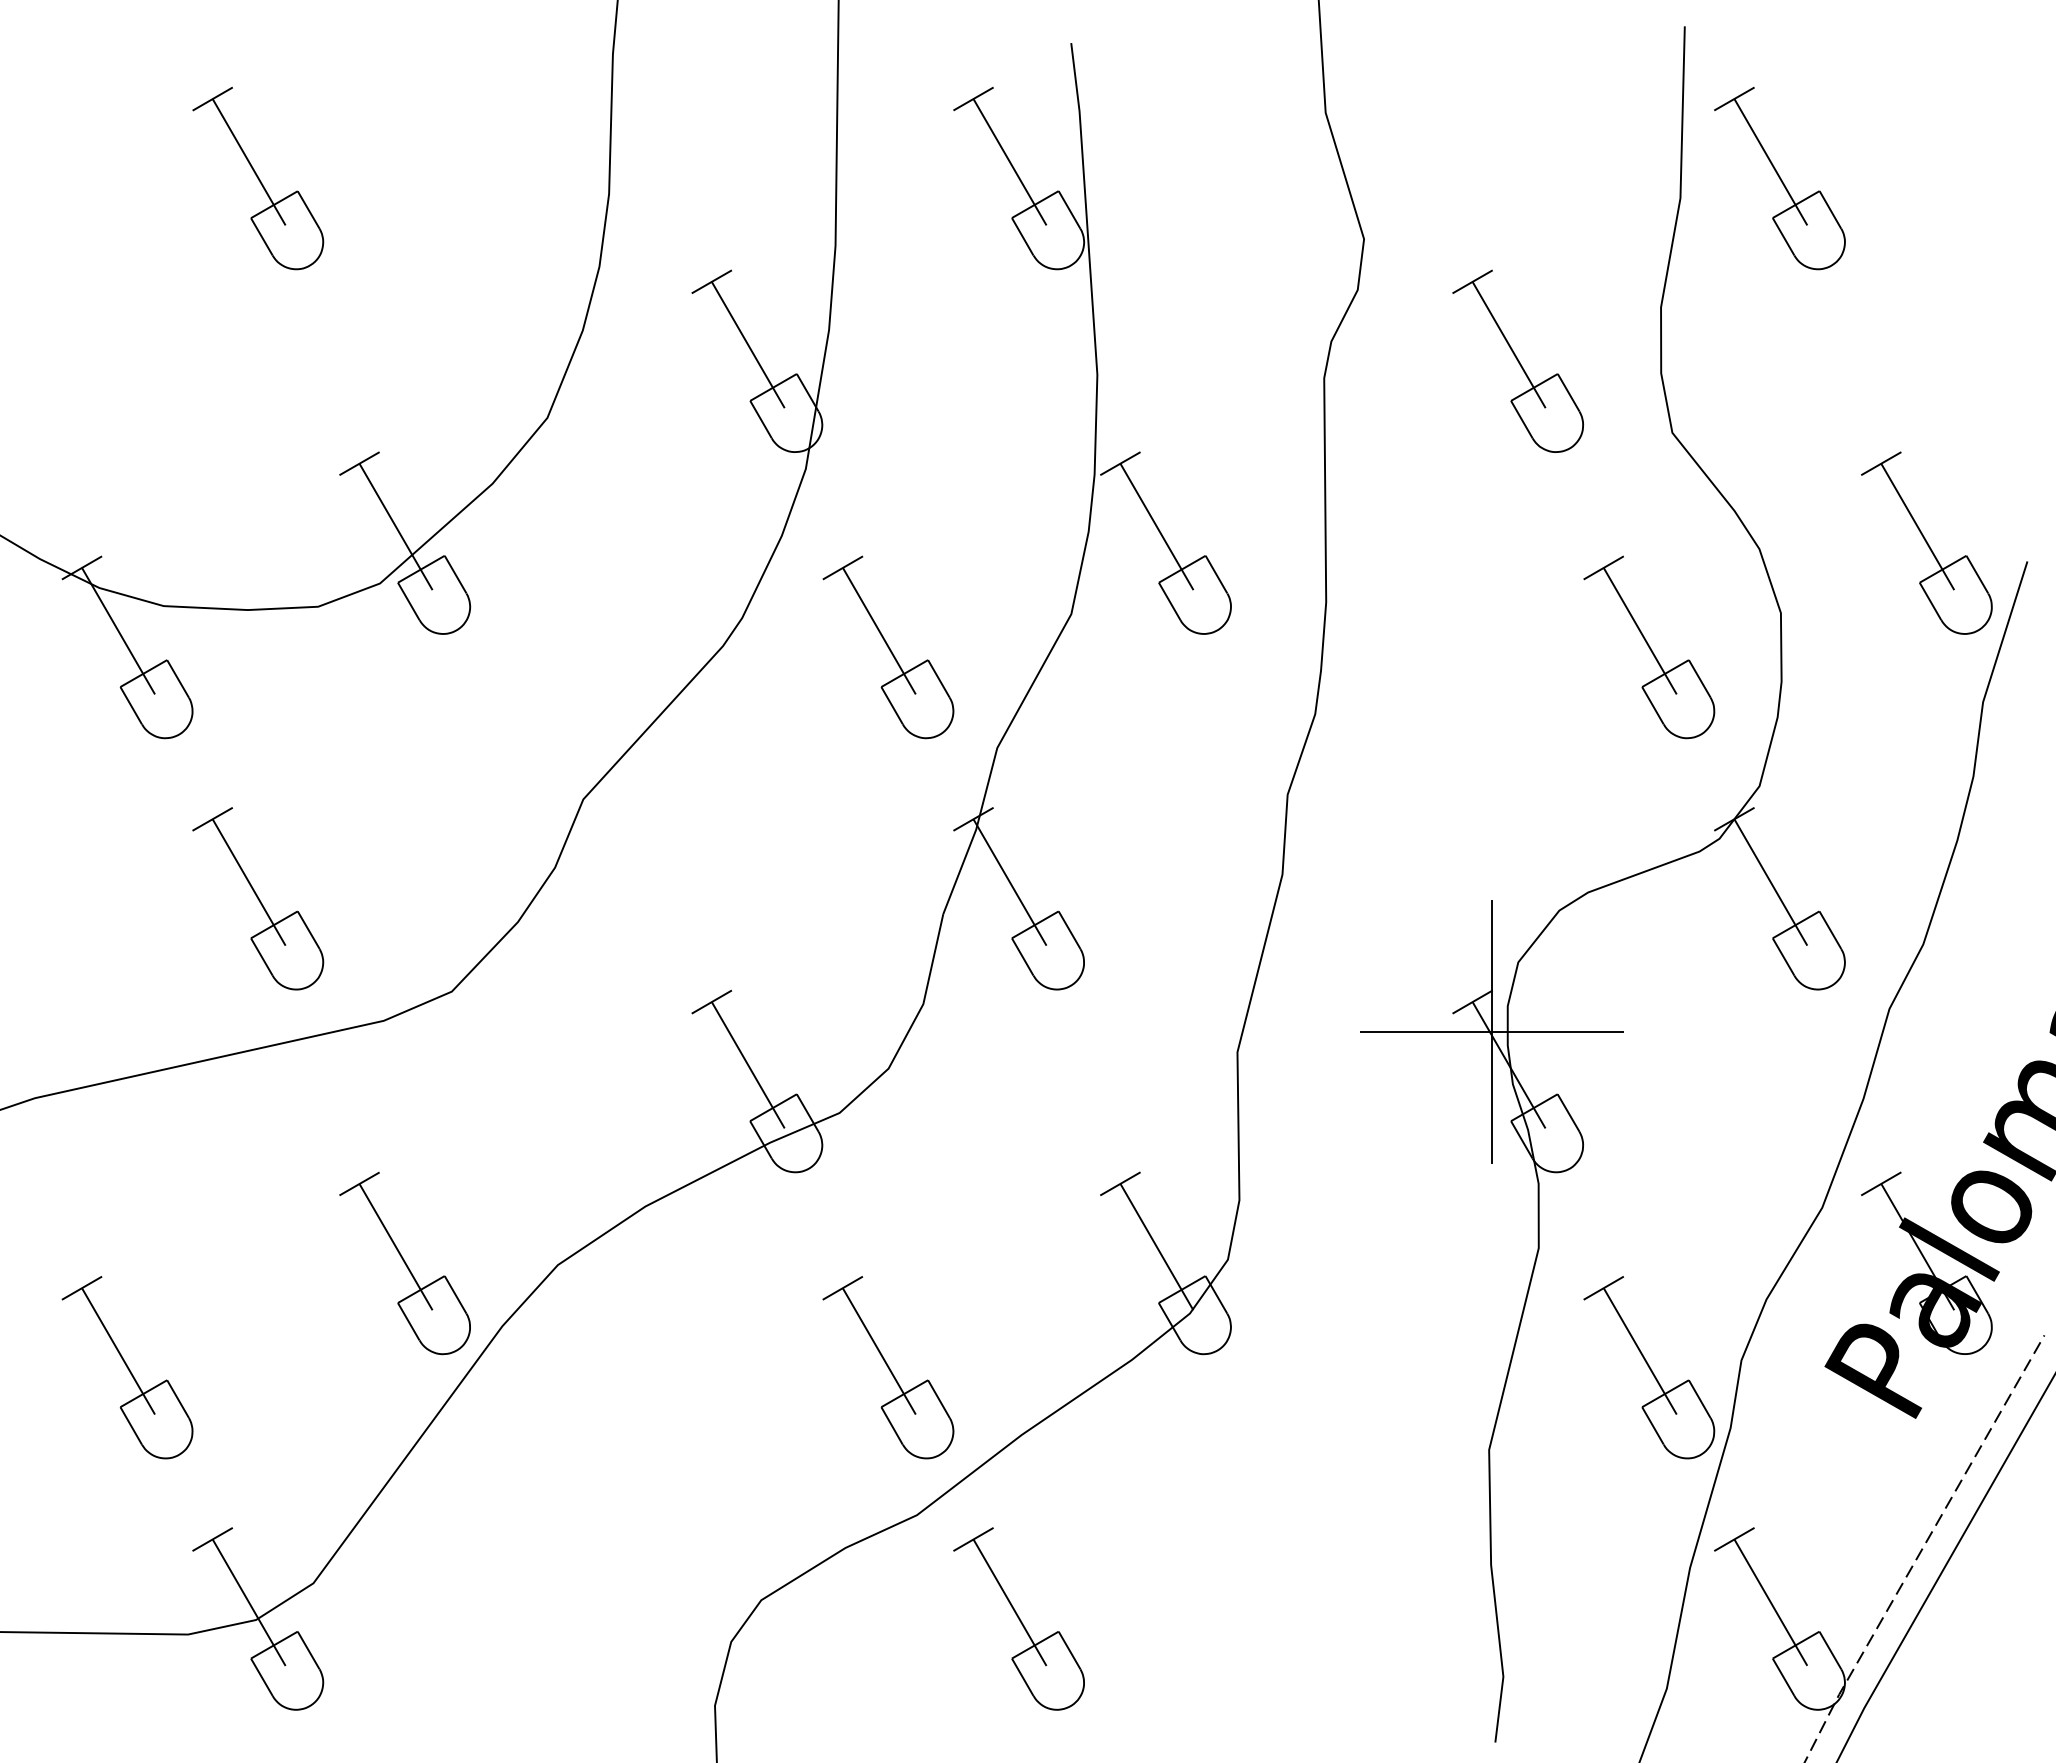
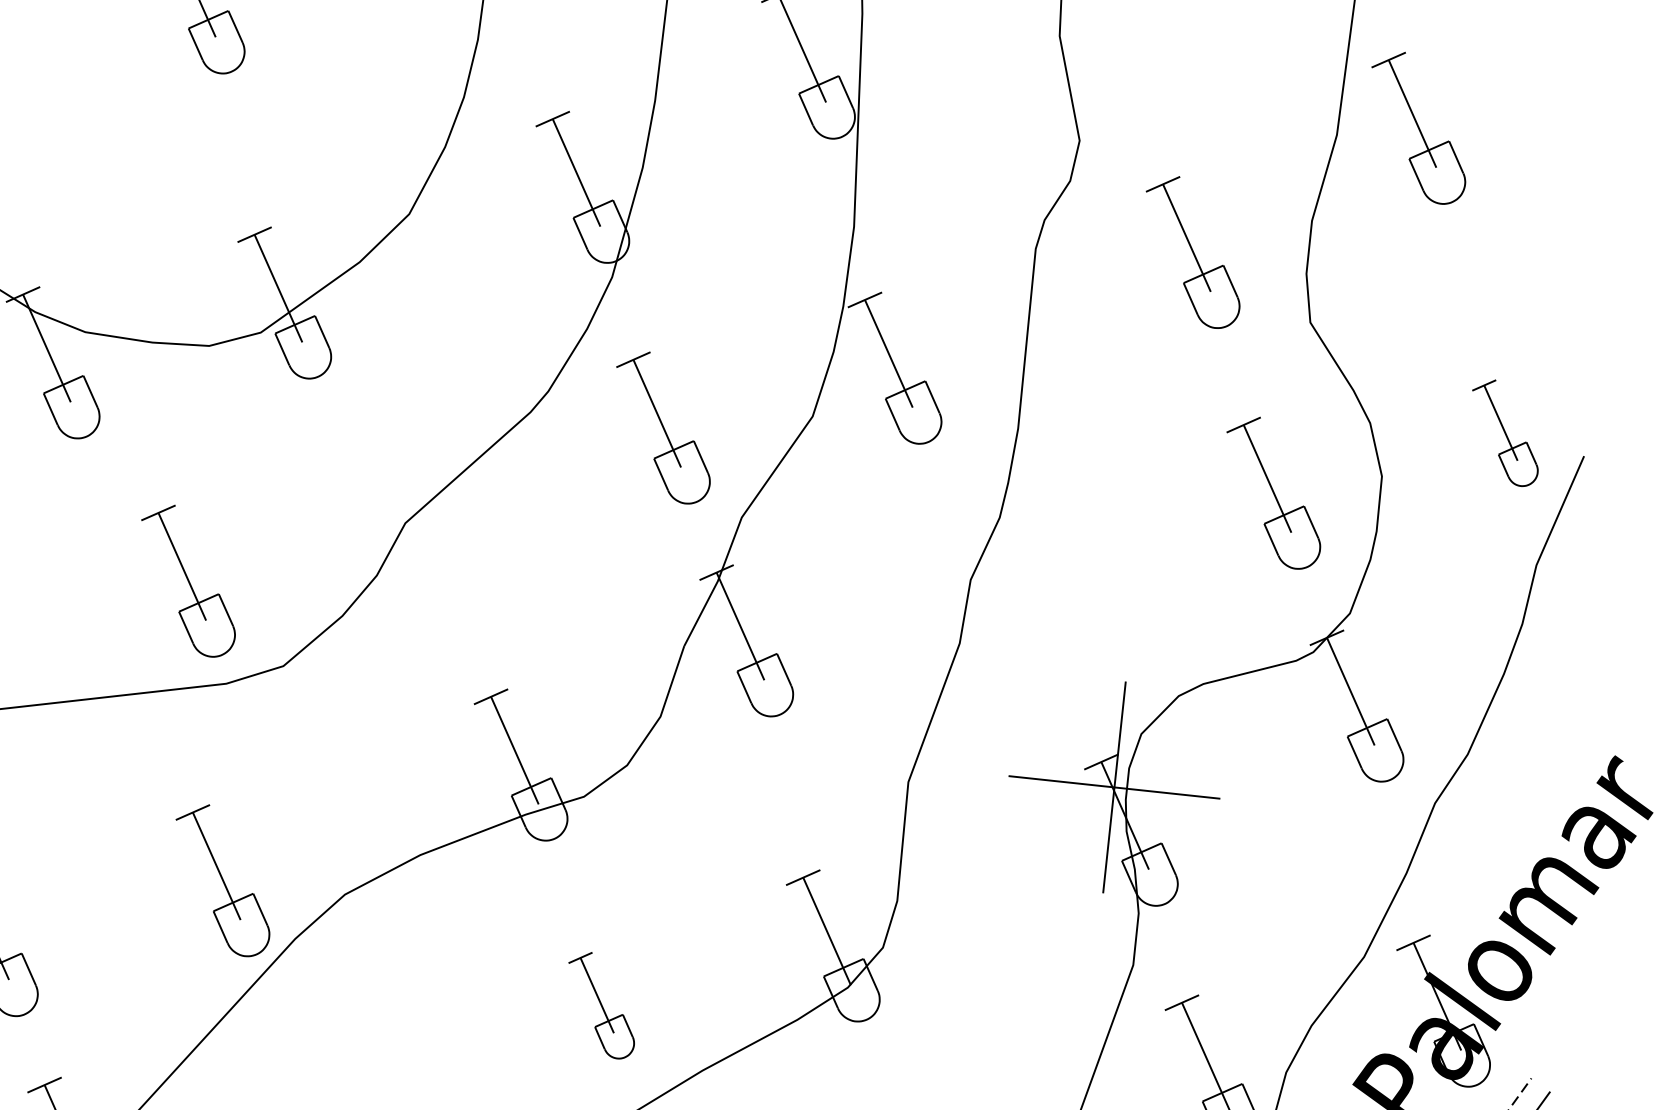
part: (1926, 542) -> (1504, 432), size x0.7
part: (258, 898) -> (188, 580), moved
part: (888, 1367) -> (601, 1005), size x0.7

